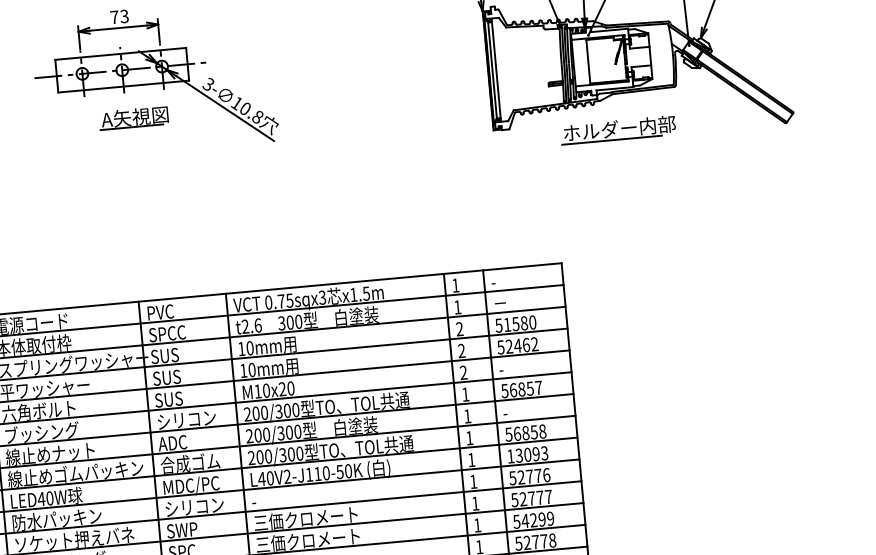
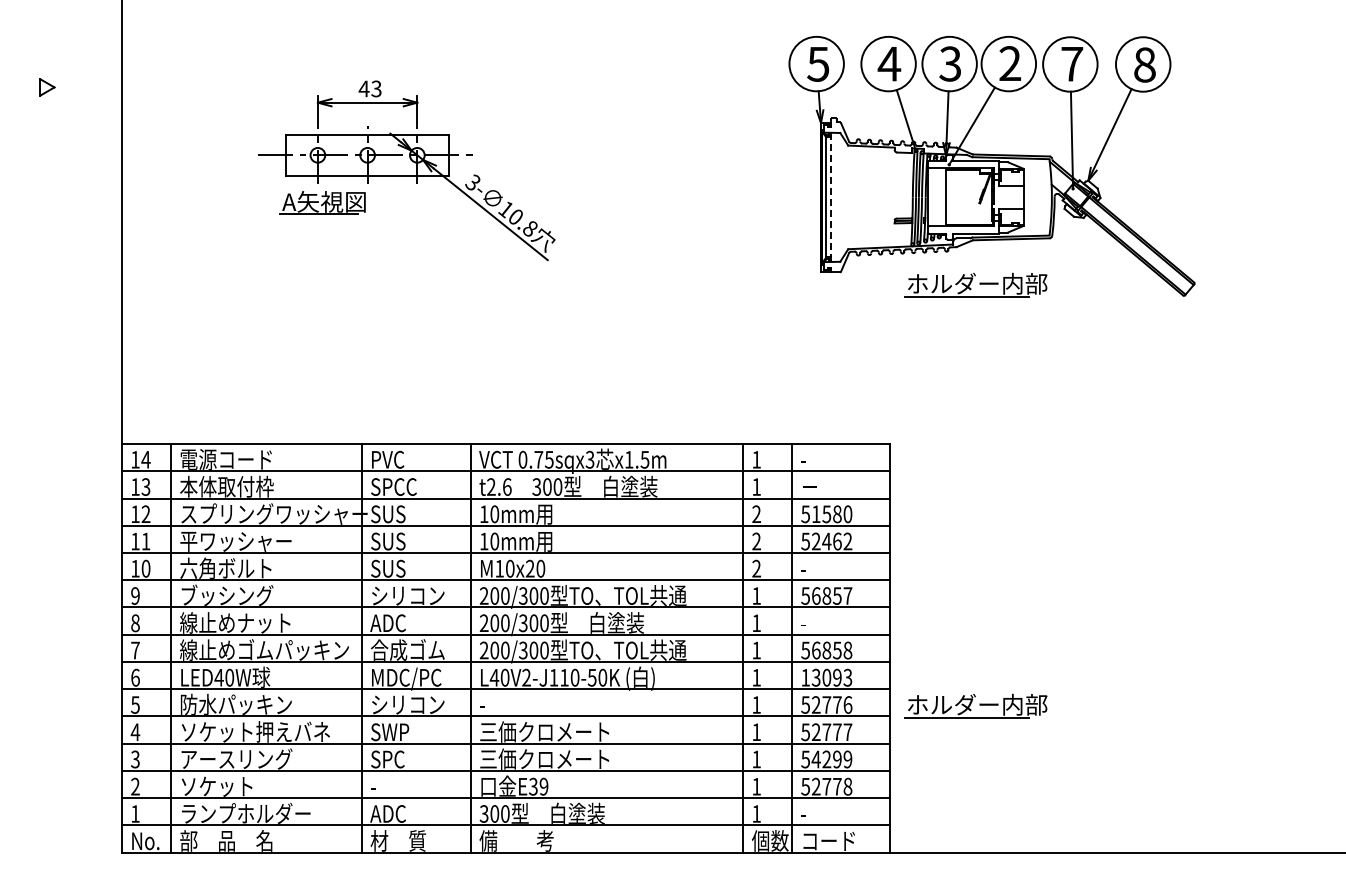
text: (114, 17) -> (363, 88), 73 -> 43
line: (496, 70) -> (831, 197), solid -> dashed
part: (133, 117) -> (322, 202), moved
part: (648, 466) -> (975, 705), added

